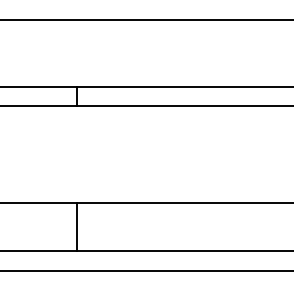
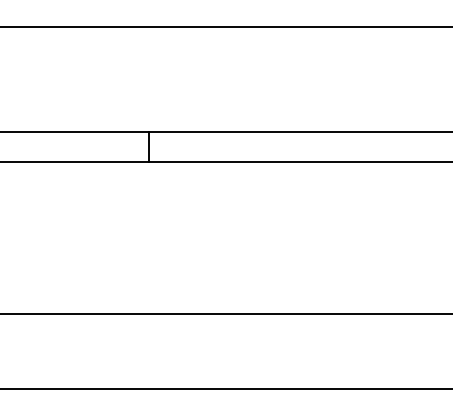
line: (77, 227) -> (149, 351), removed

